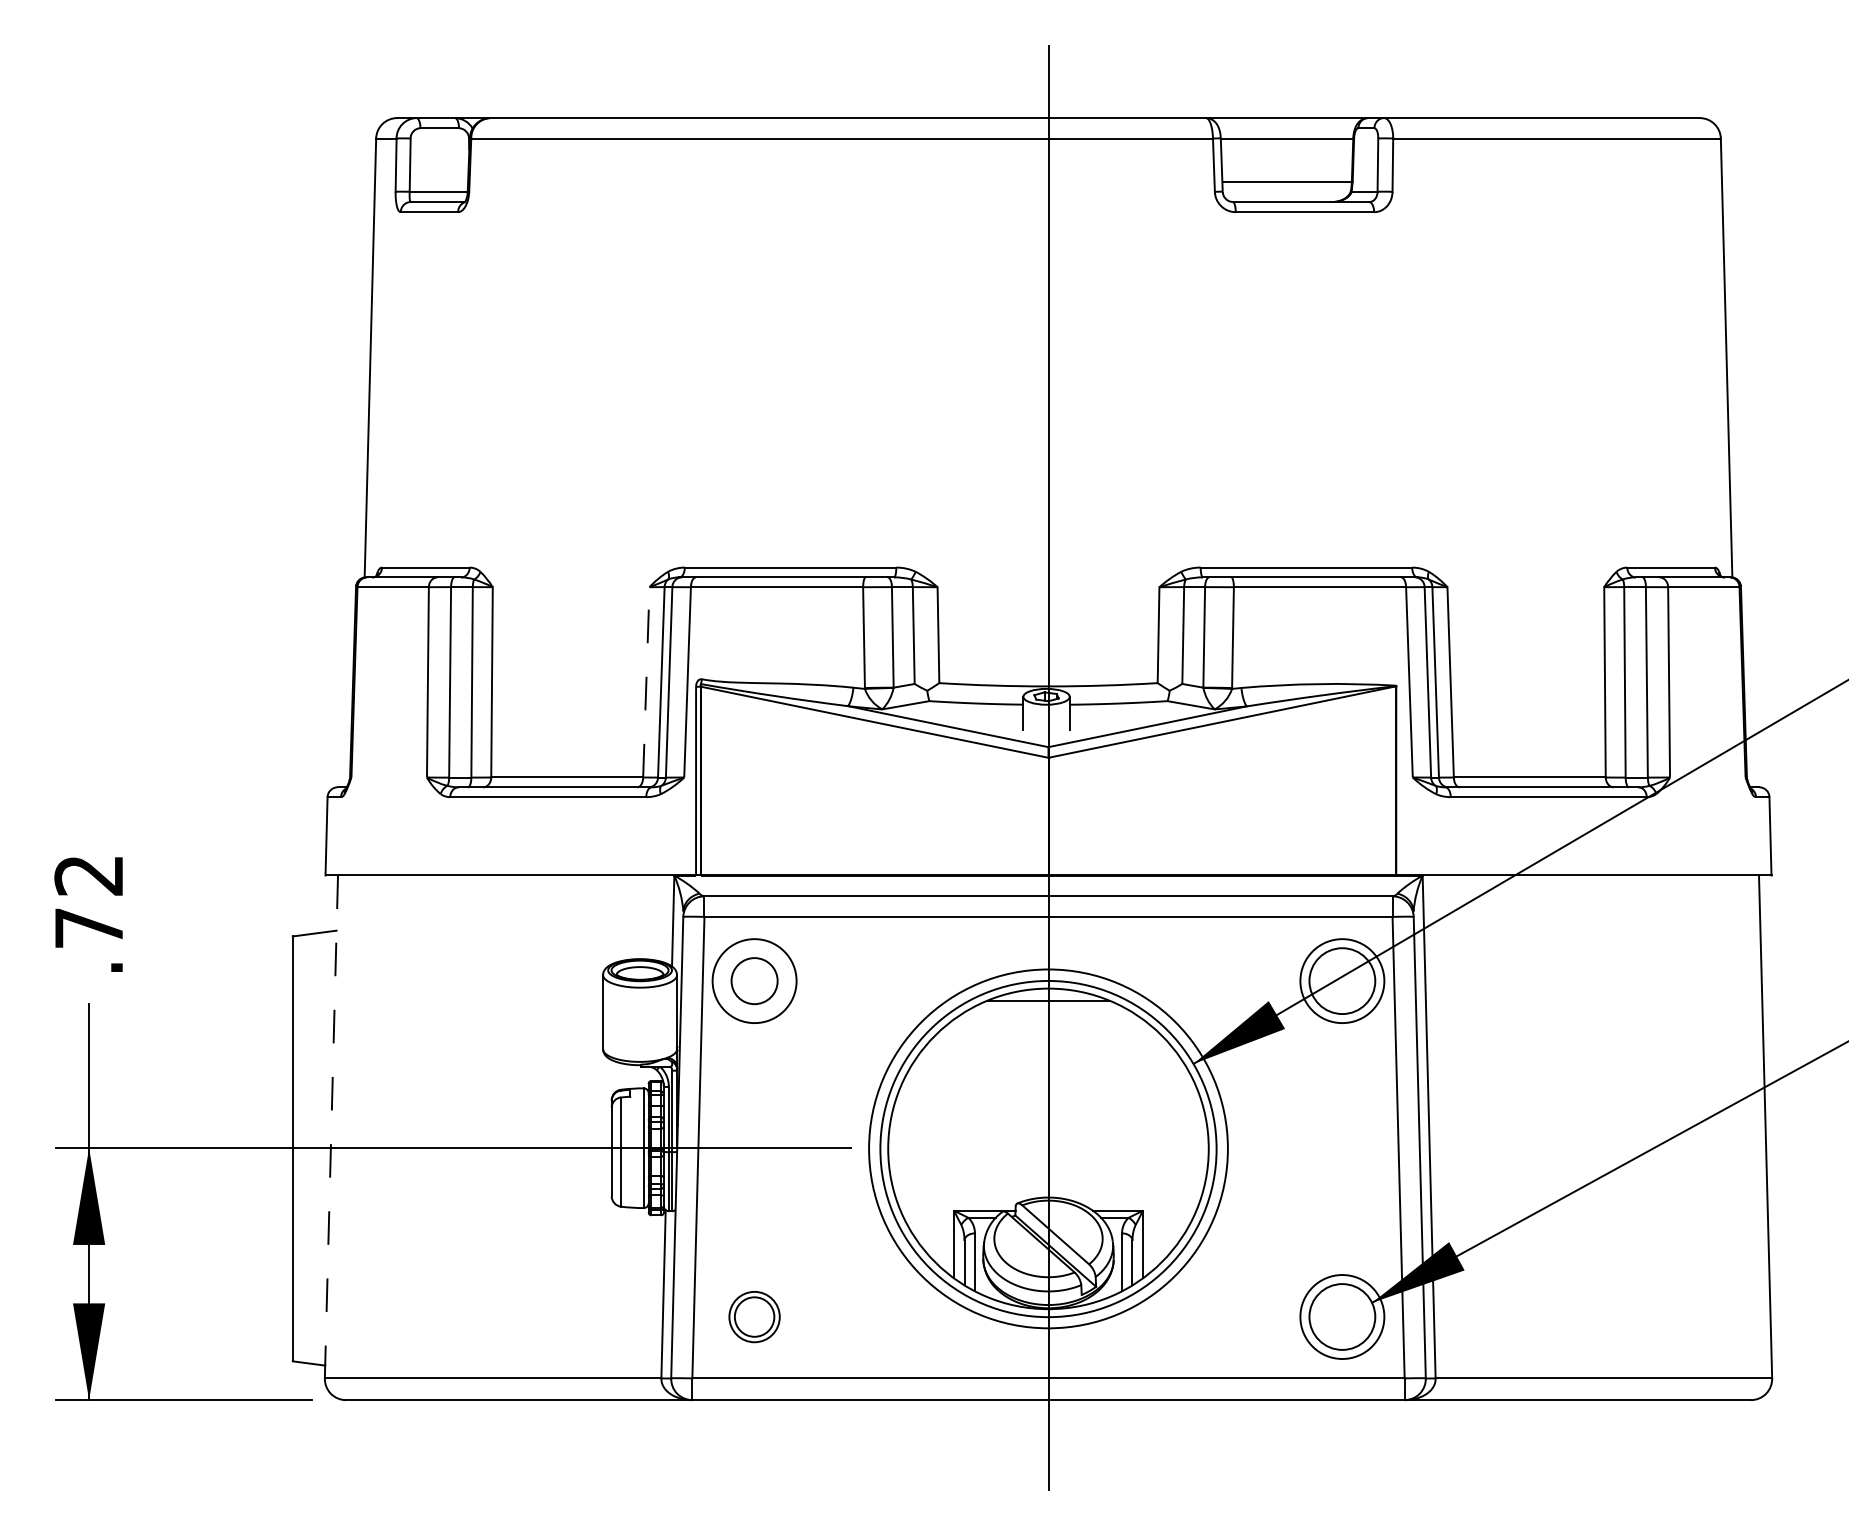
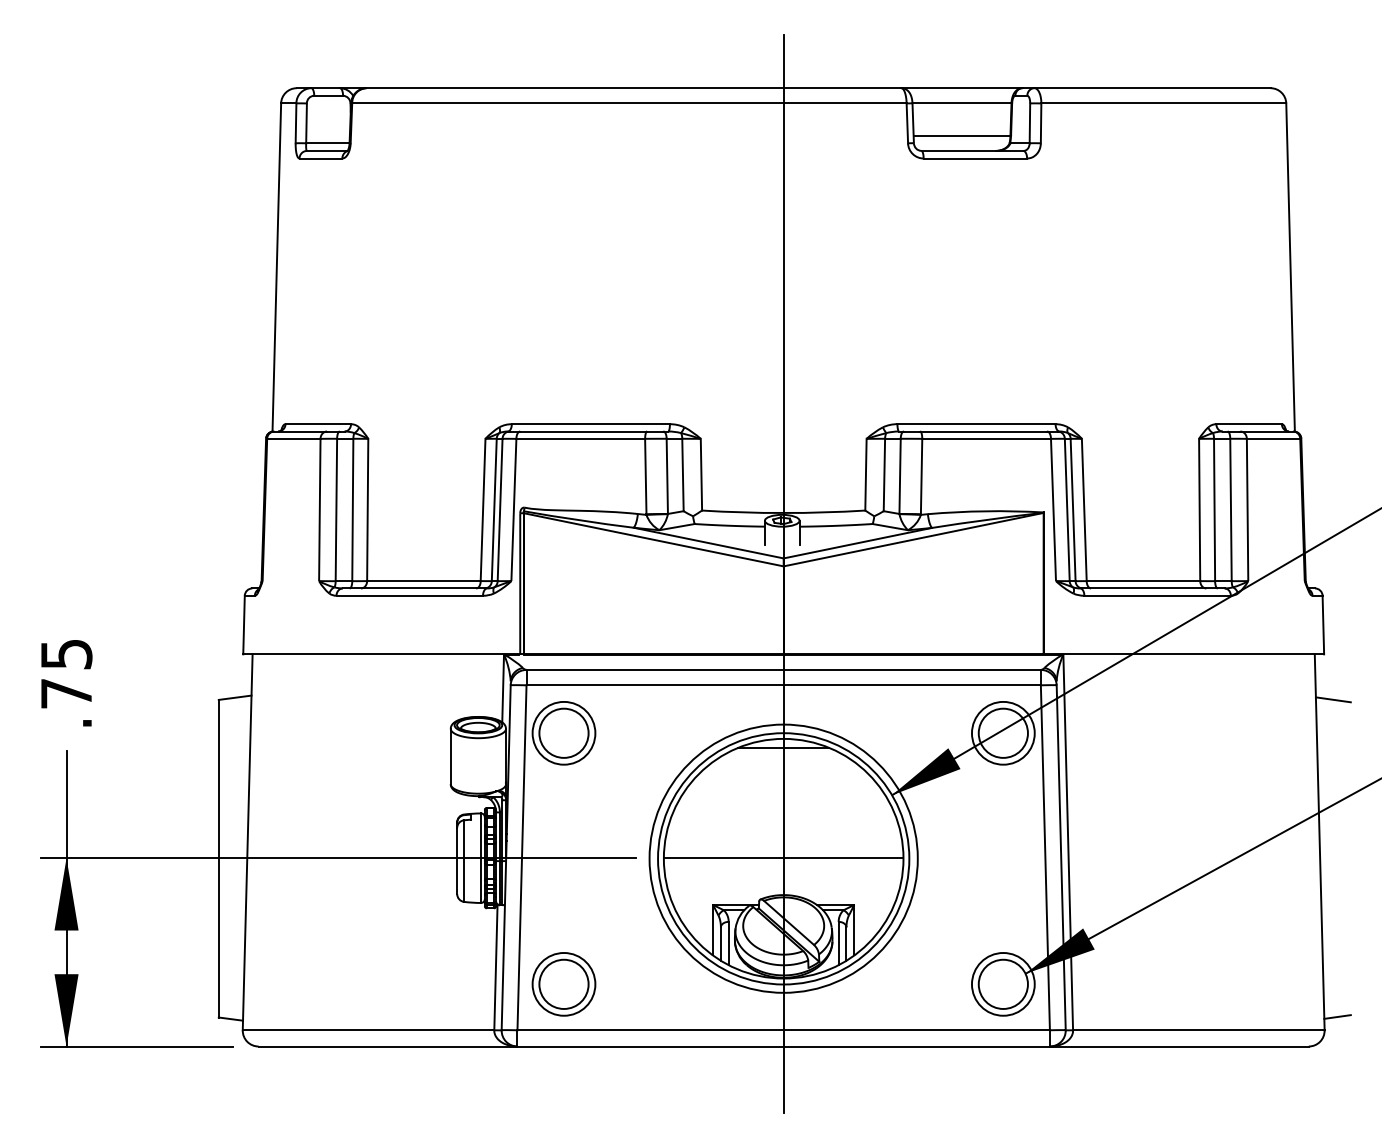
line: (646, 681) -> (483, 509), dashed -> solid
text: (89, 875) -> (66, 654), .72 -> .75
line: (1782, 935) -> (1332, 699), added
circle: (753, 980) -> (563, 732), size x1.43
line: (331, 1127) -> (247, 842), dashed -> solid
line: (1048, 1148) -> (783, 858), added
part: (753, 1317) -> (563, 984), size x1.67
line: (1789, 1359) -> (1337, 1016), added

